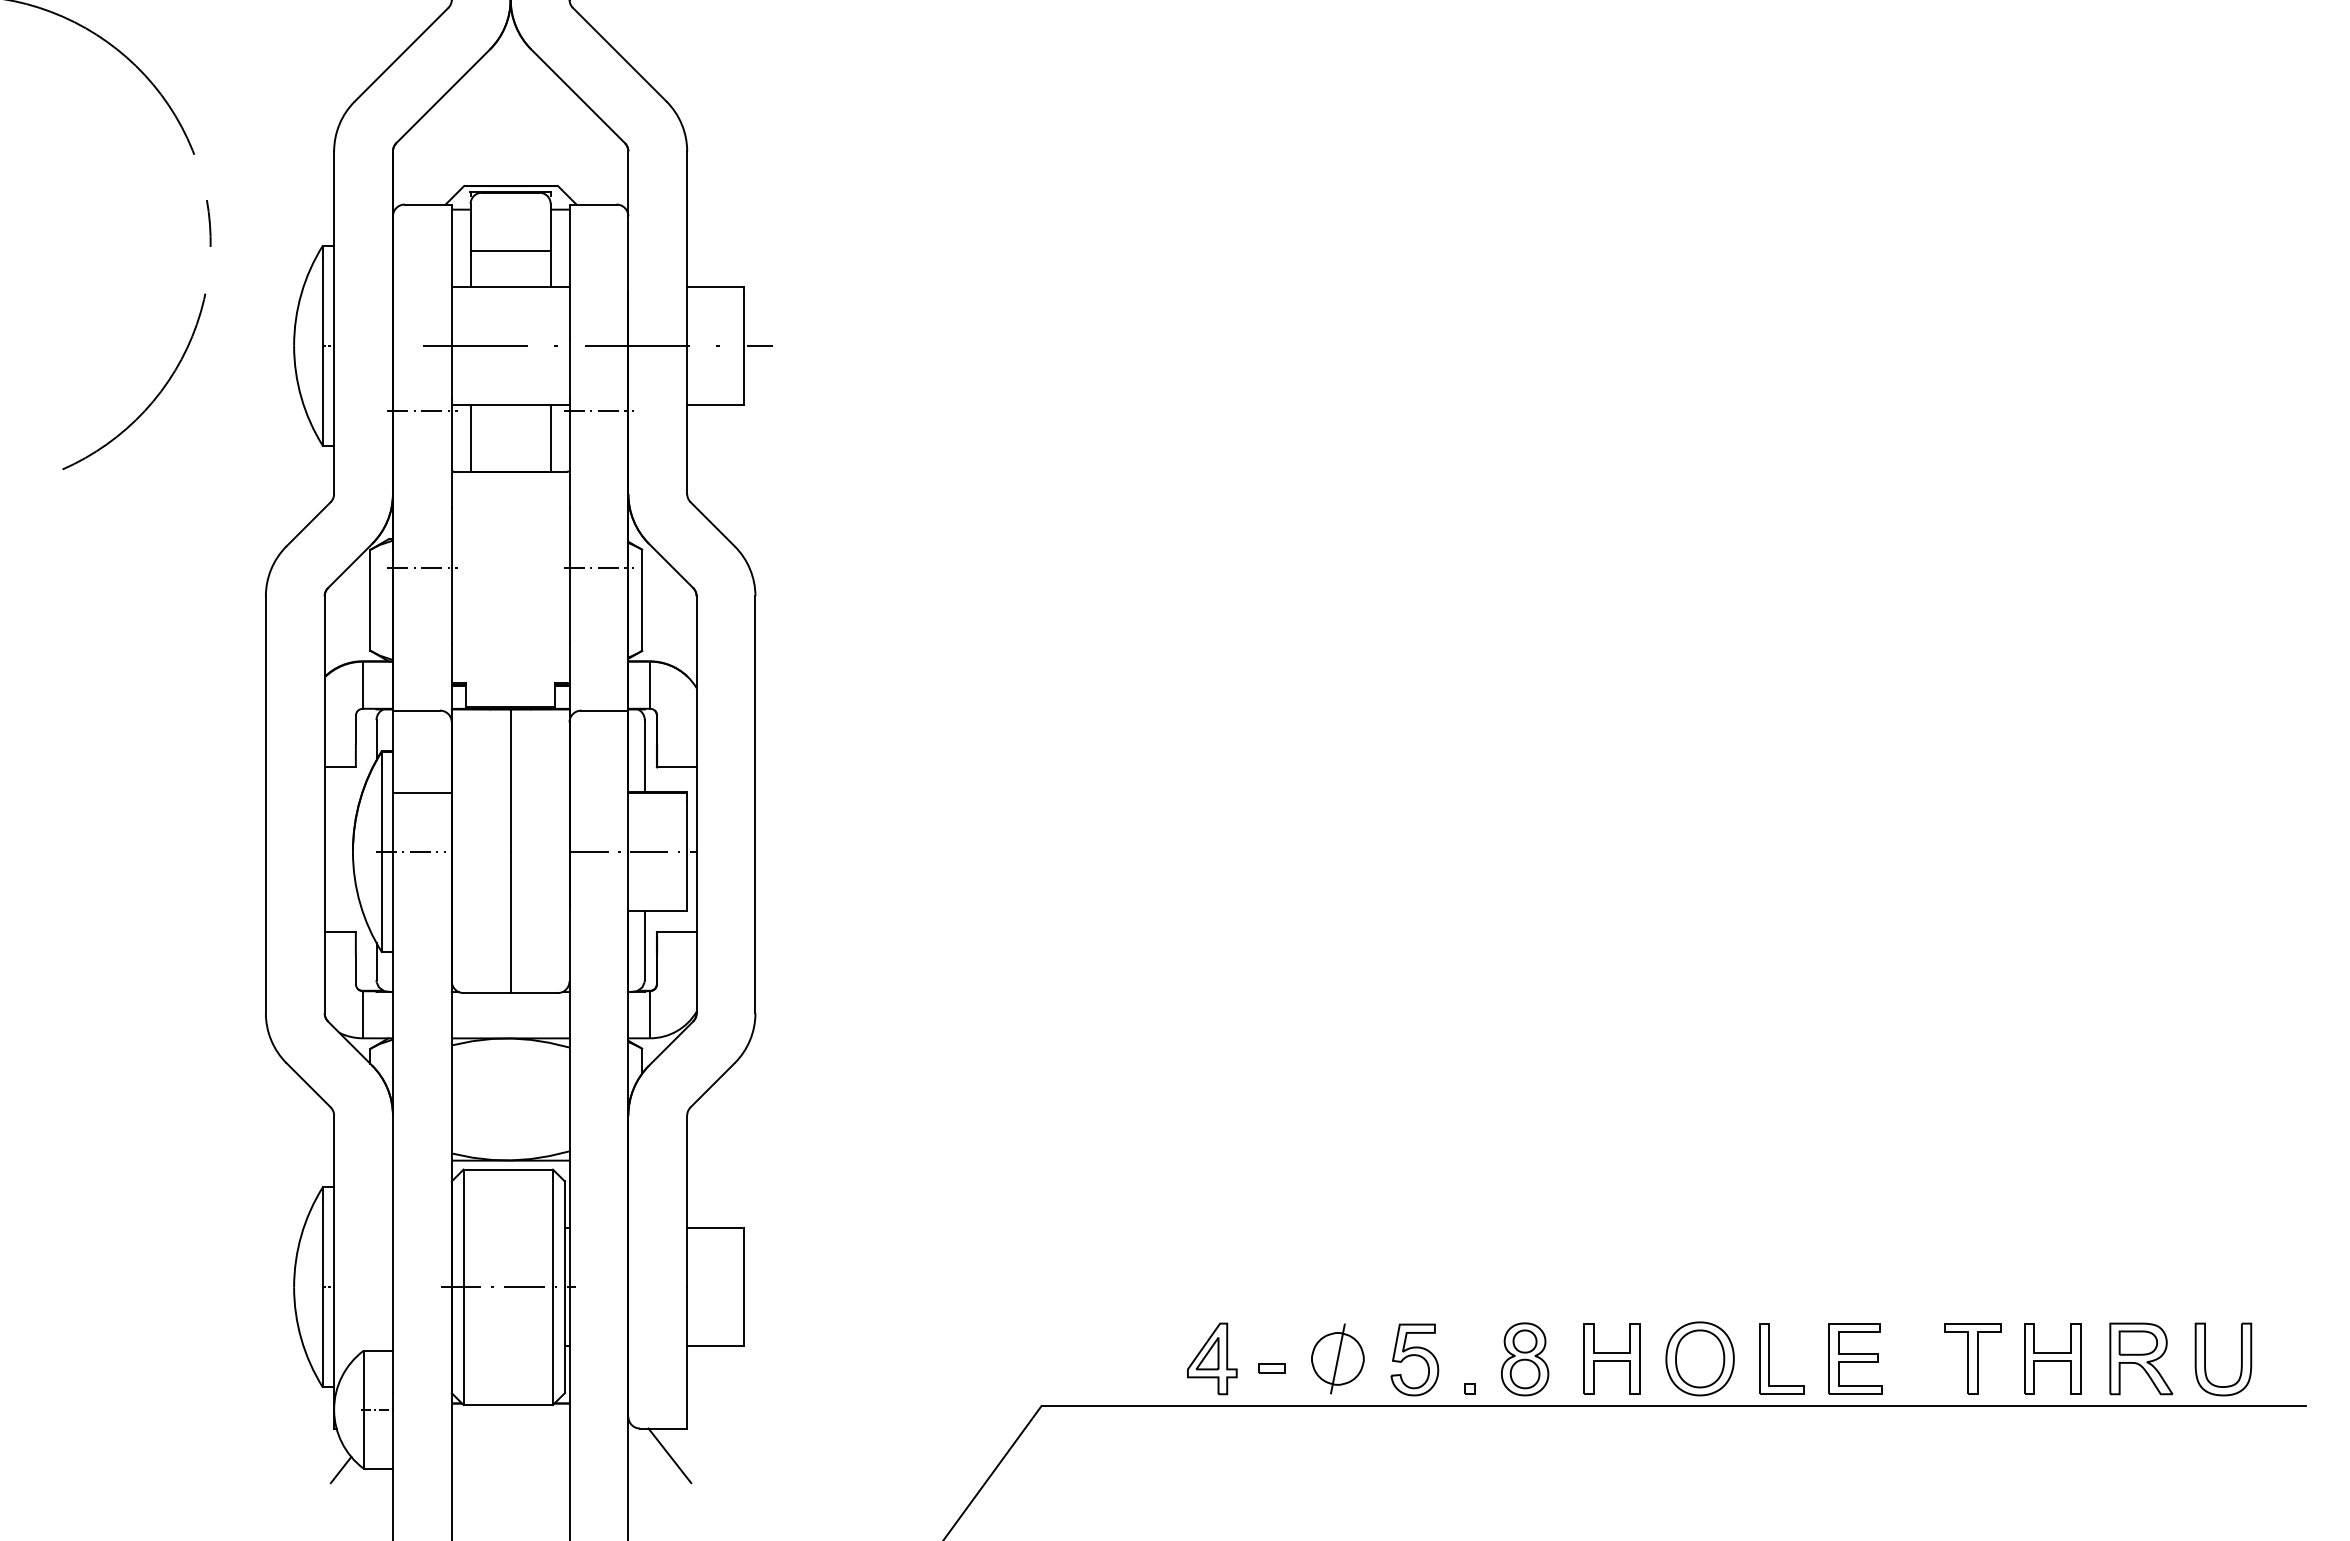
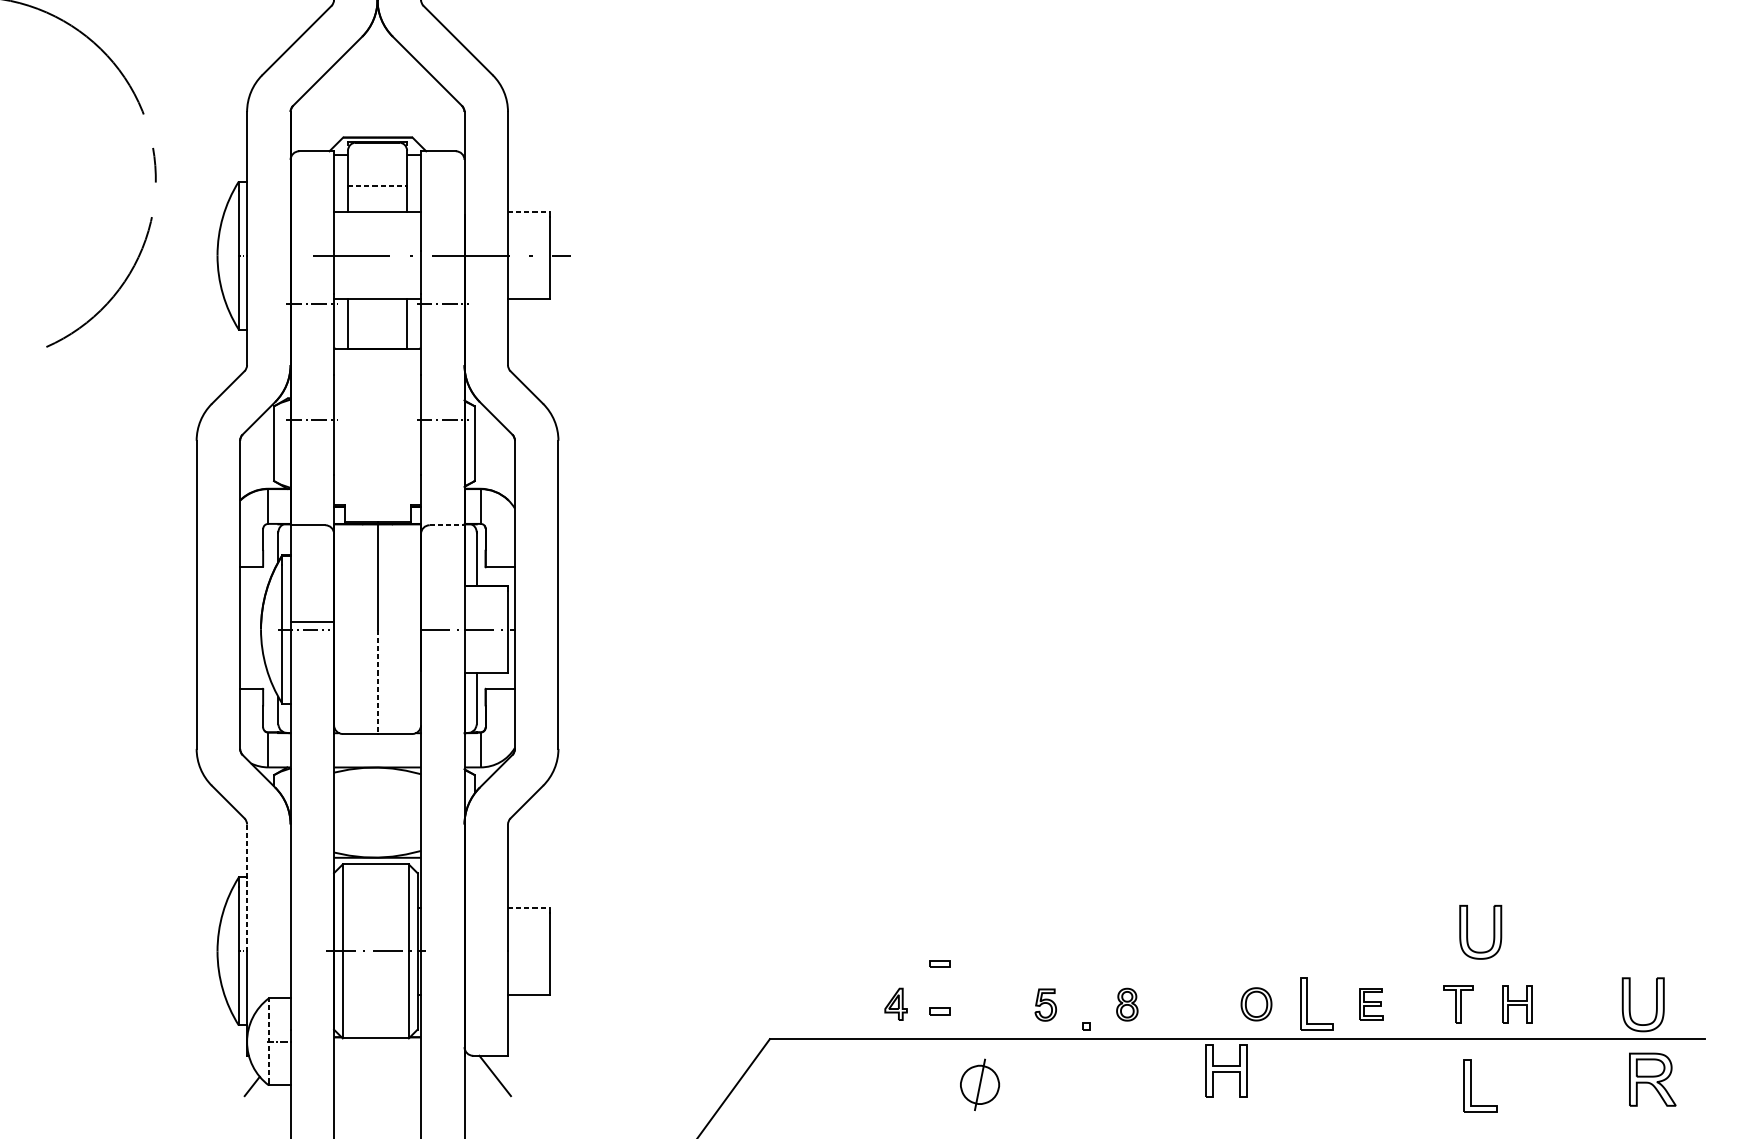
line: (511, 251) -> (378, 185), solid -> dashed
line: (715, 286) -> (528, 211), solid -> dashed
line: (604, 710) -> (446, 525), solid -> dashed
line: (421, 793) -> (311, 622), moved
line: (510, 922) -> (377, 681), solid -> dashed
line: (334, 1201) -> (247, 888), solid -> dashed
line: (715, 1228) -> (528, 907), solid -> dashed
part: (1985, 1261) -> (1467, 932), added
part: (1271, 1304) -> (939, 964), added
part: (1212, 1358) -> (896, 1004), size x0.6
part: (1337, 1358) -> (979, 1084), moved
part: (1611, 1358) -> (1226, 1070), moved
part: (1699, 1358) -> (1256, 1004), size x0.6
part: (1855, 1358) -> (1371, 1004), size x0.6
part: (1972, 1358) -> (1457, 1004), size x0.7
part: (2052, 1358) -> (1516, 1004), size x0.7
part: (2141, 1358) -> (1652, 1079), moved
part: (1414, 1359) -> (1045, 1004), size x0.6
part: (1525, 1359) -> (1127, 1004), size x0.6
line: (363, 1408) -> (268, 1040), solid -> dashed
part: (1990, 1468) -> (1471, 1085), added

